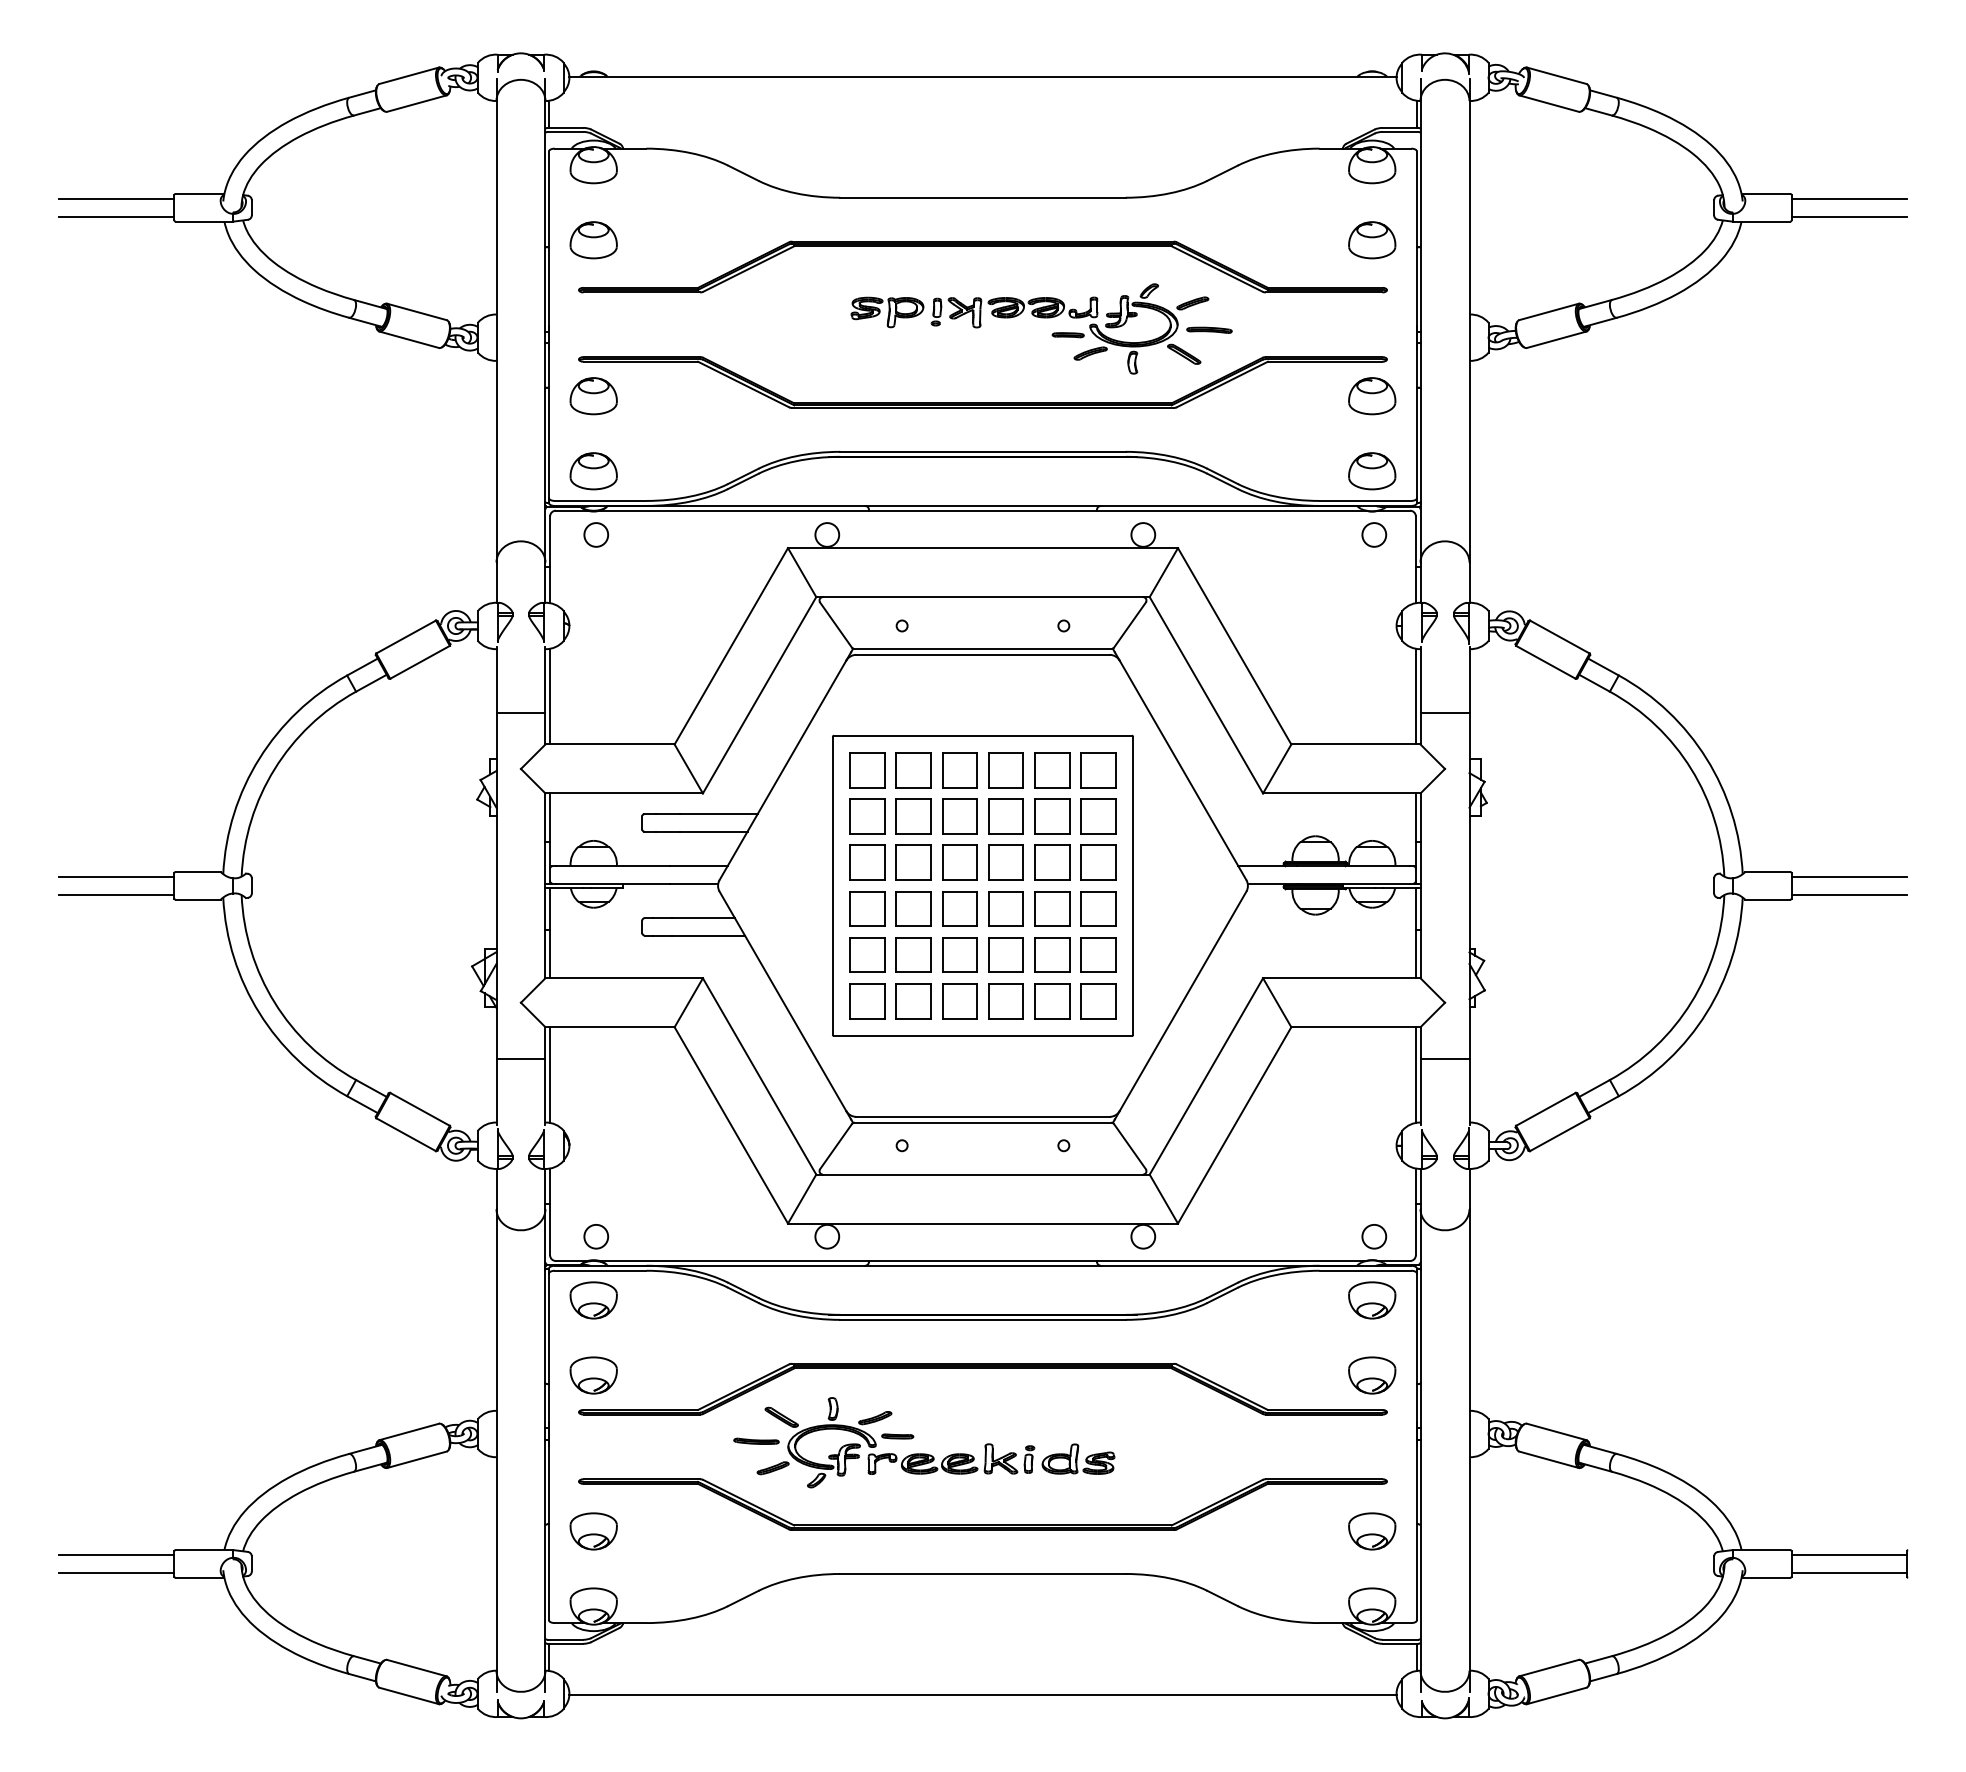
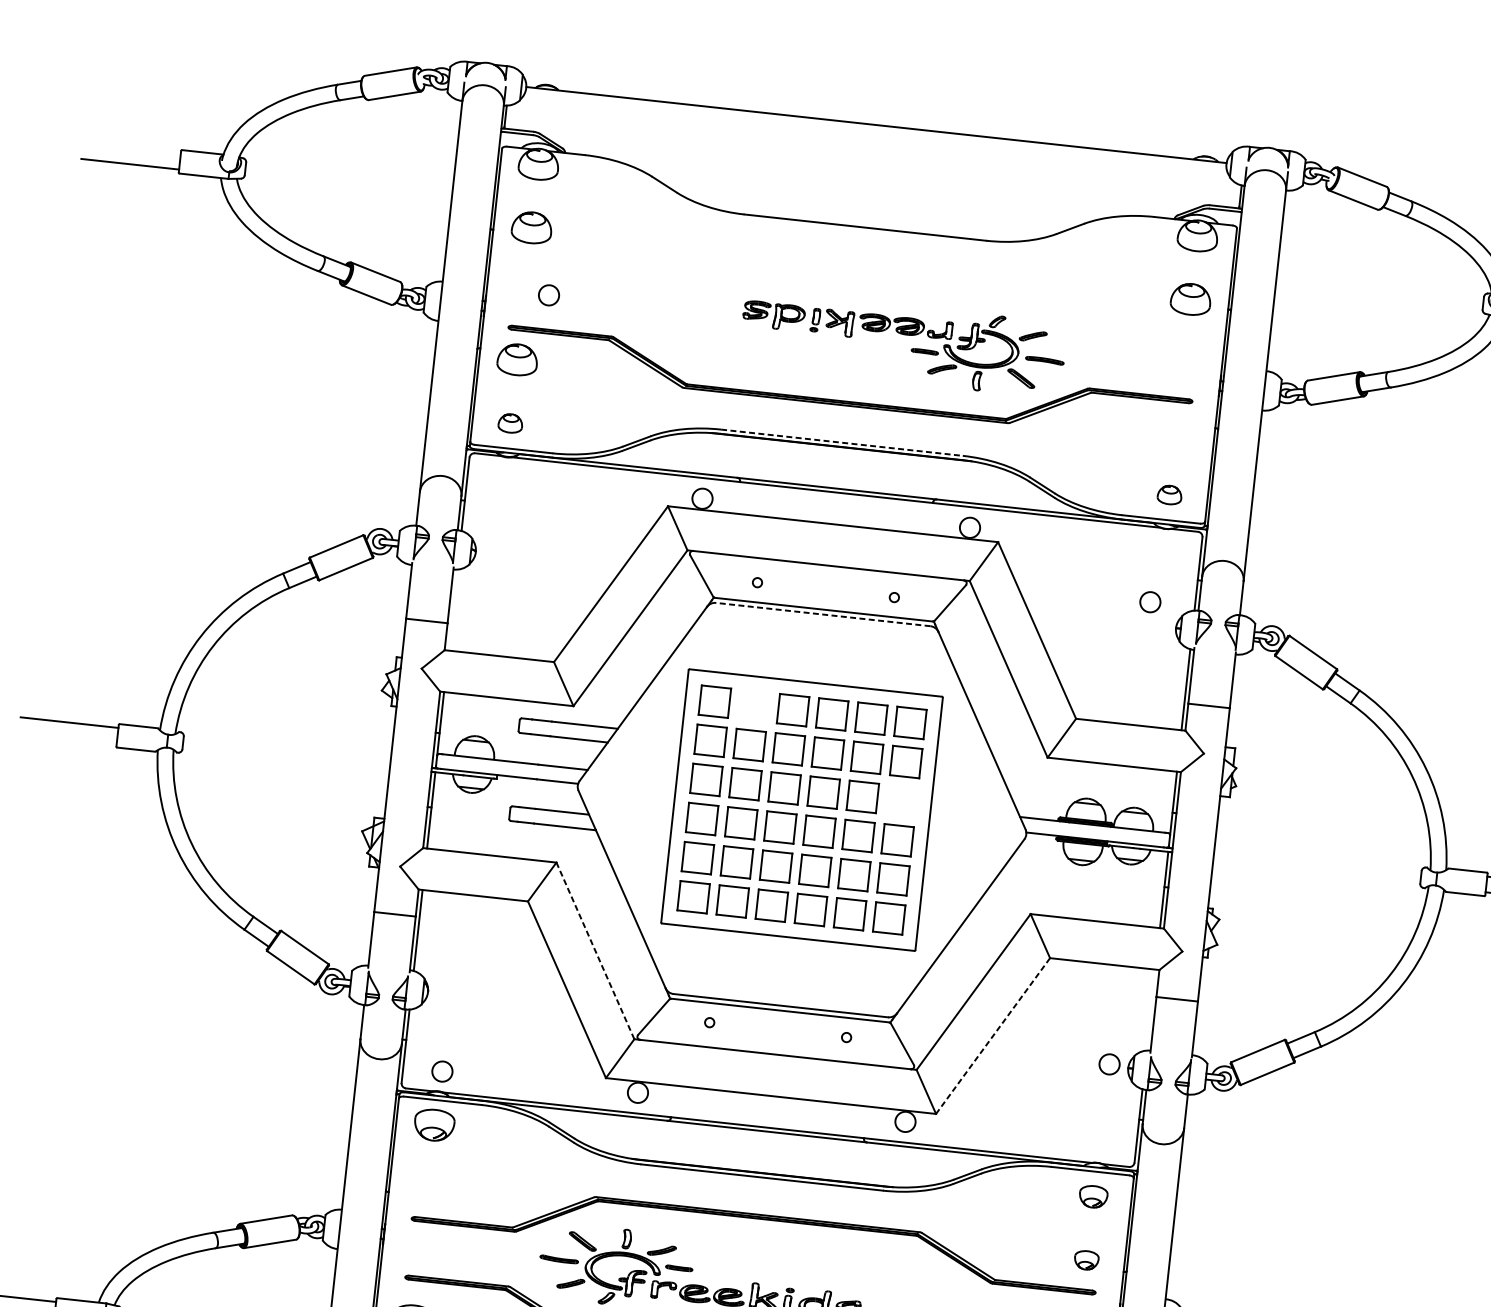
line: (116, 198) -> (131, 148), removed
part: (982, 246) -> (860, 268), removed
part: (1372, 396) -> (1176, 431), removed
line: (983, 451) -> (842, 442), solid -> dashed
part: (593, 471) -> (510, 423), size x0.6
part: (1372, 471) -> (1169, 495), size x0.6
circle: (596, 534) -> (549, 294), moved
circle: (1374, 534) -> (1150, 601), moved
line: (983, 654) -> (823, 614), solid -> dashed
line: (550, 696) -> (453, 610), removed
part: (913, 770) -> (753, 706), removed
part: (1098, 862) -> (901, 800), removed
line: (116, 895) -> (67, 738), removed
line: (1415, 1074) -> (1150, 1009), removed
line: (759, 1076) -> (595, 950), solid -> dashed
line: (1234, 1125) -> (992, 1036), solid -> dashed
circle: (1374, 1236) -> (1109, 1064), moved
part: (1372, 1300) -> (1093, 1196), size x0.7
part: (593, 1375) -> (427, 1188), removed
part: (1372, 1375) -> (1086, 1260), size x0.6

